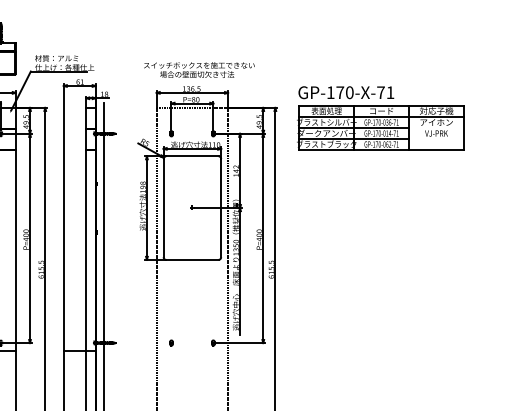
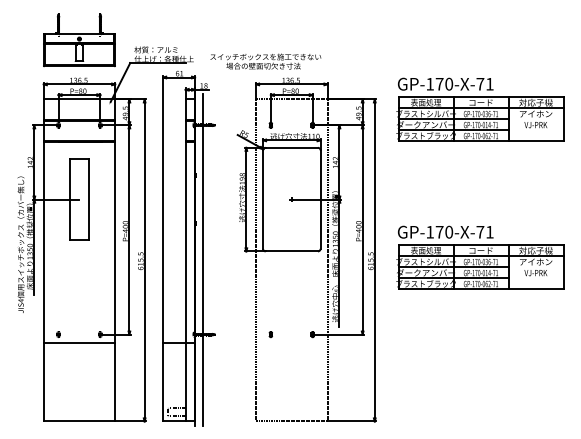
text: (199, 69) -> (265, 61), moved
part: (381, 265) -> (480, 257), added

